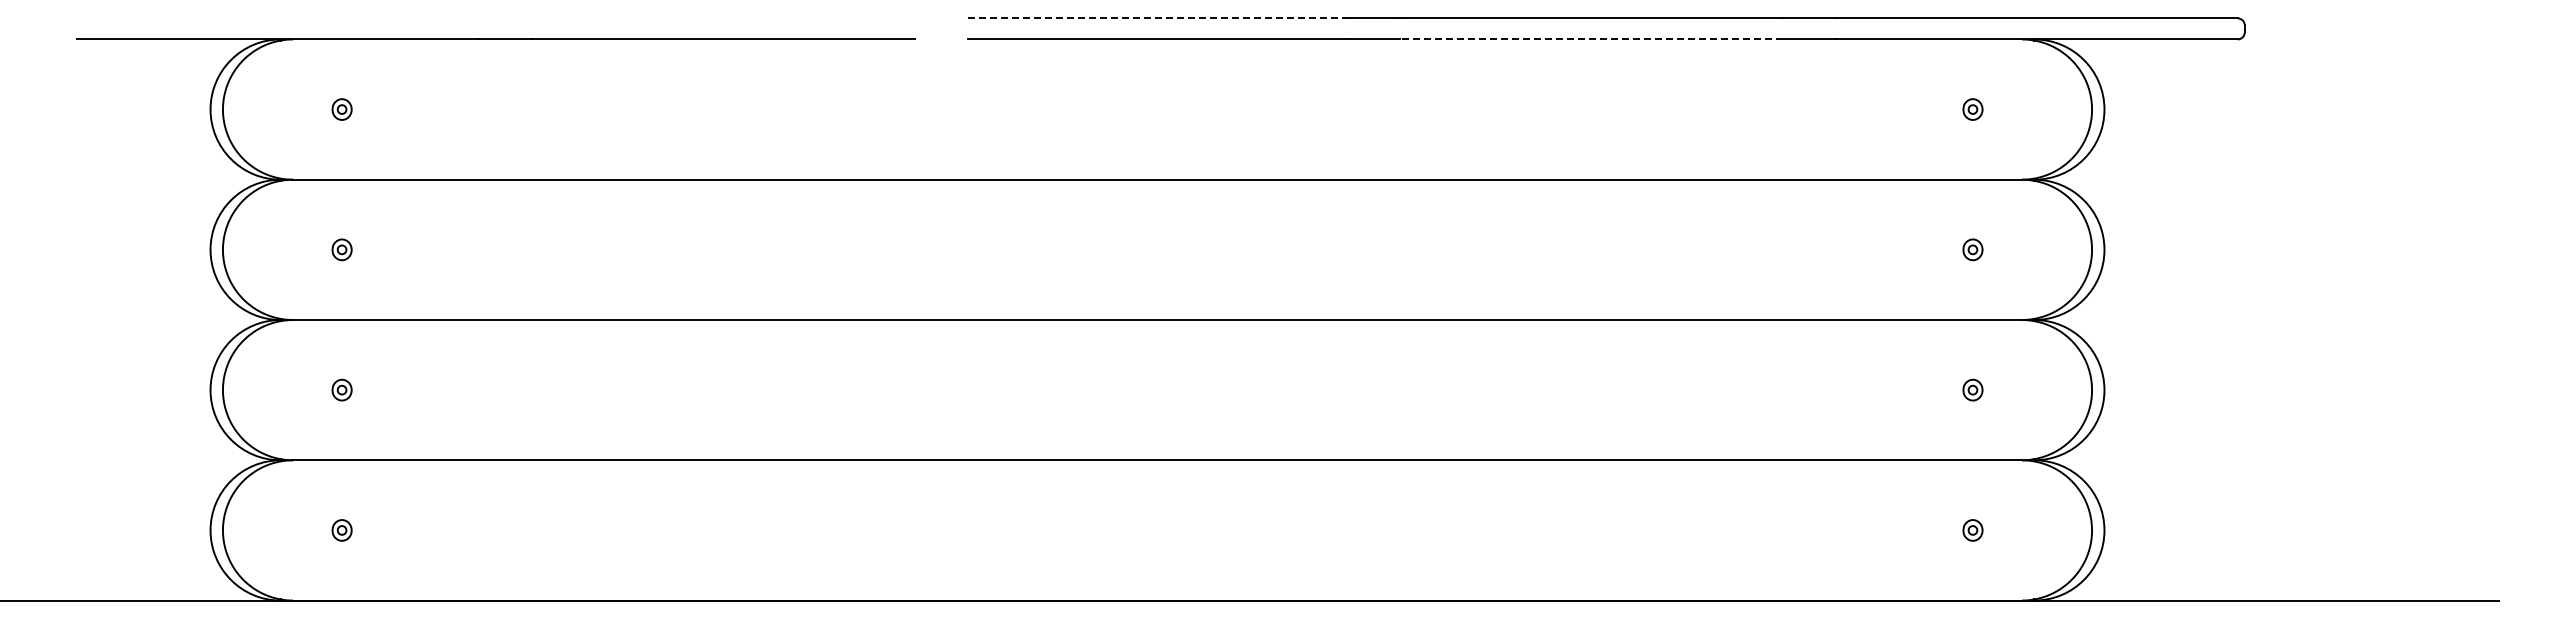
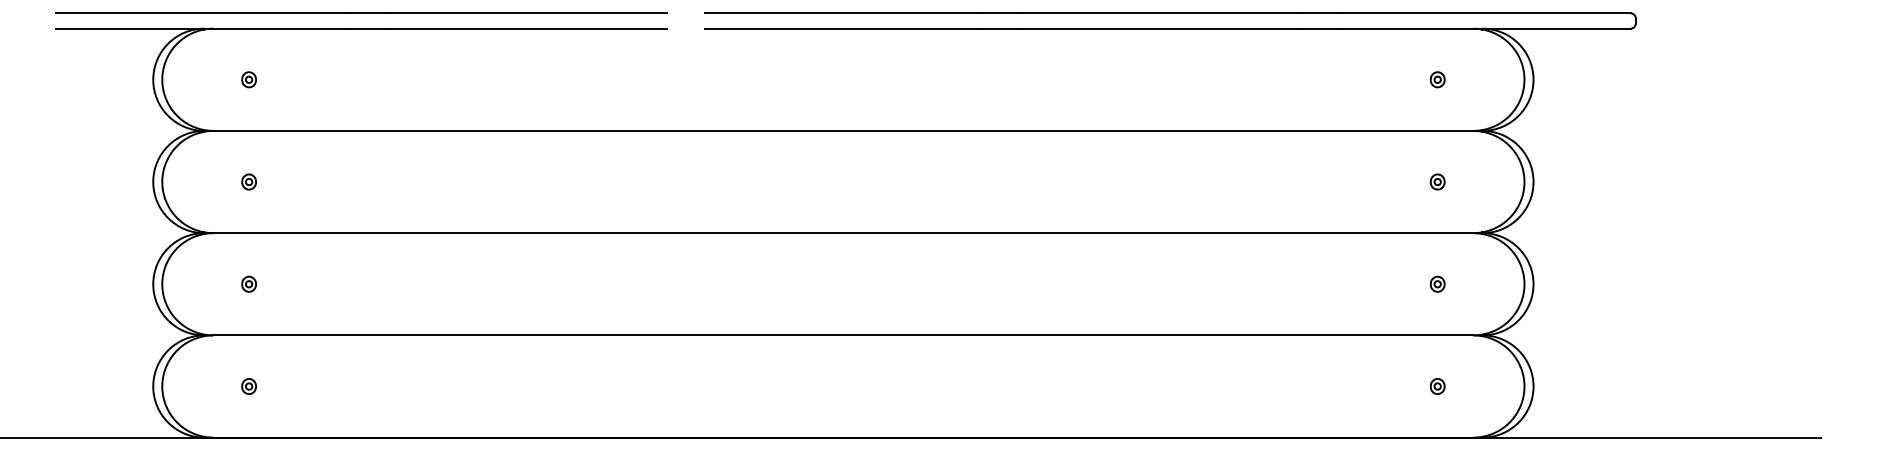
line: (495, 17) -> (360, 12), added
line: (1158, 18) -> (844, 13), dashed -> solid
line: (1591, 39) -> (1159, 28), dashed -> solid

